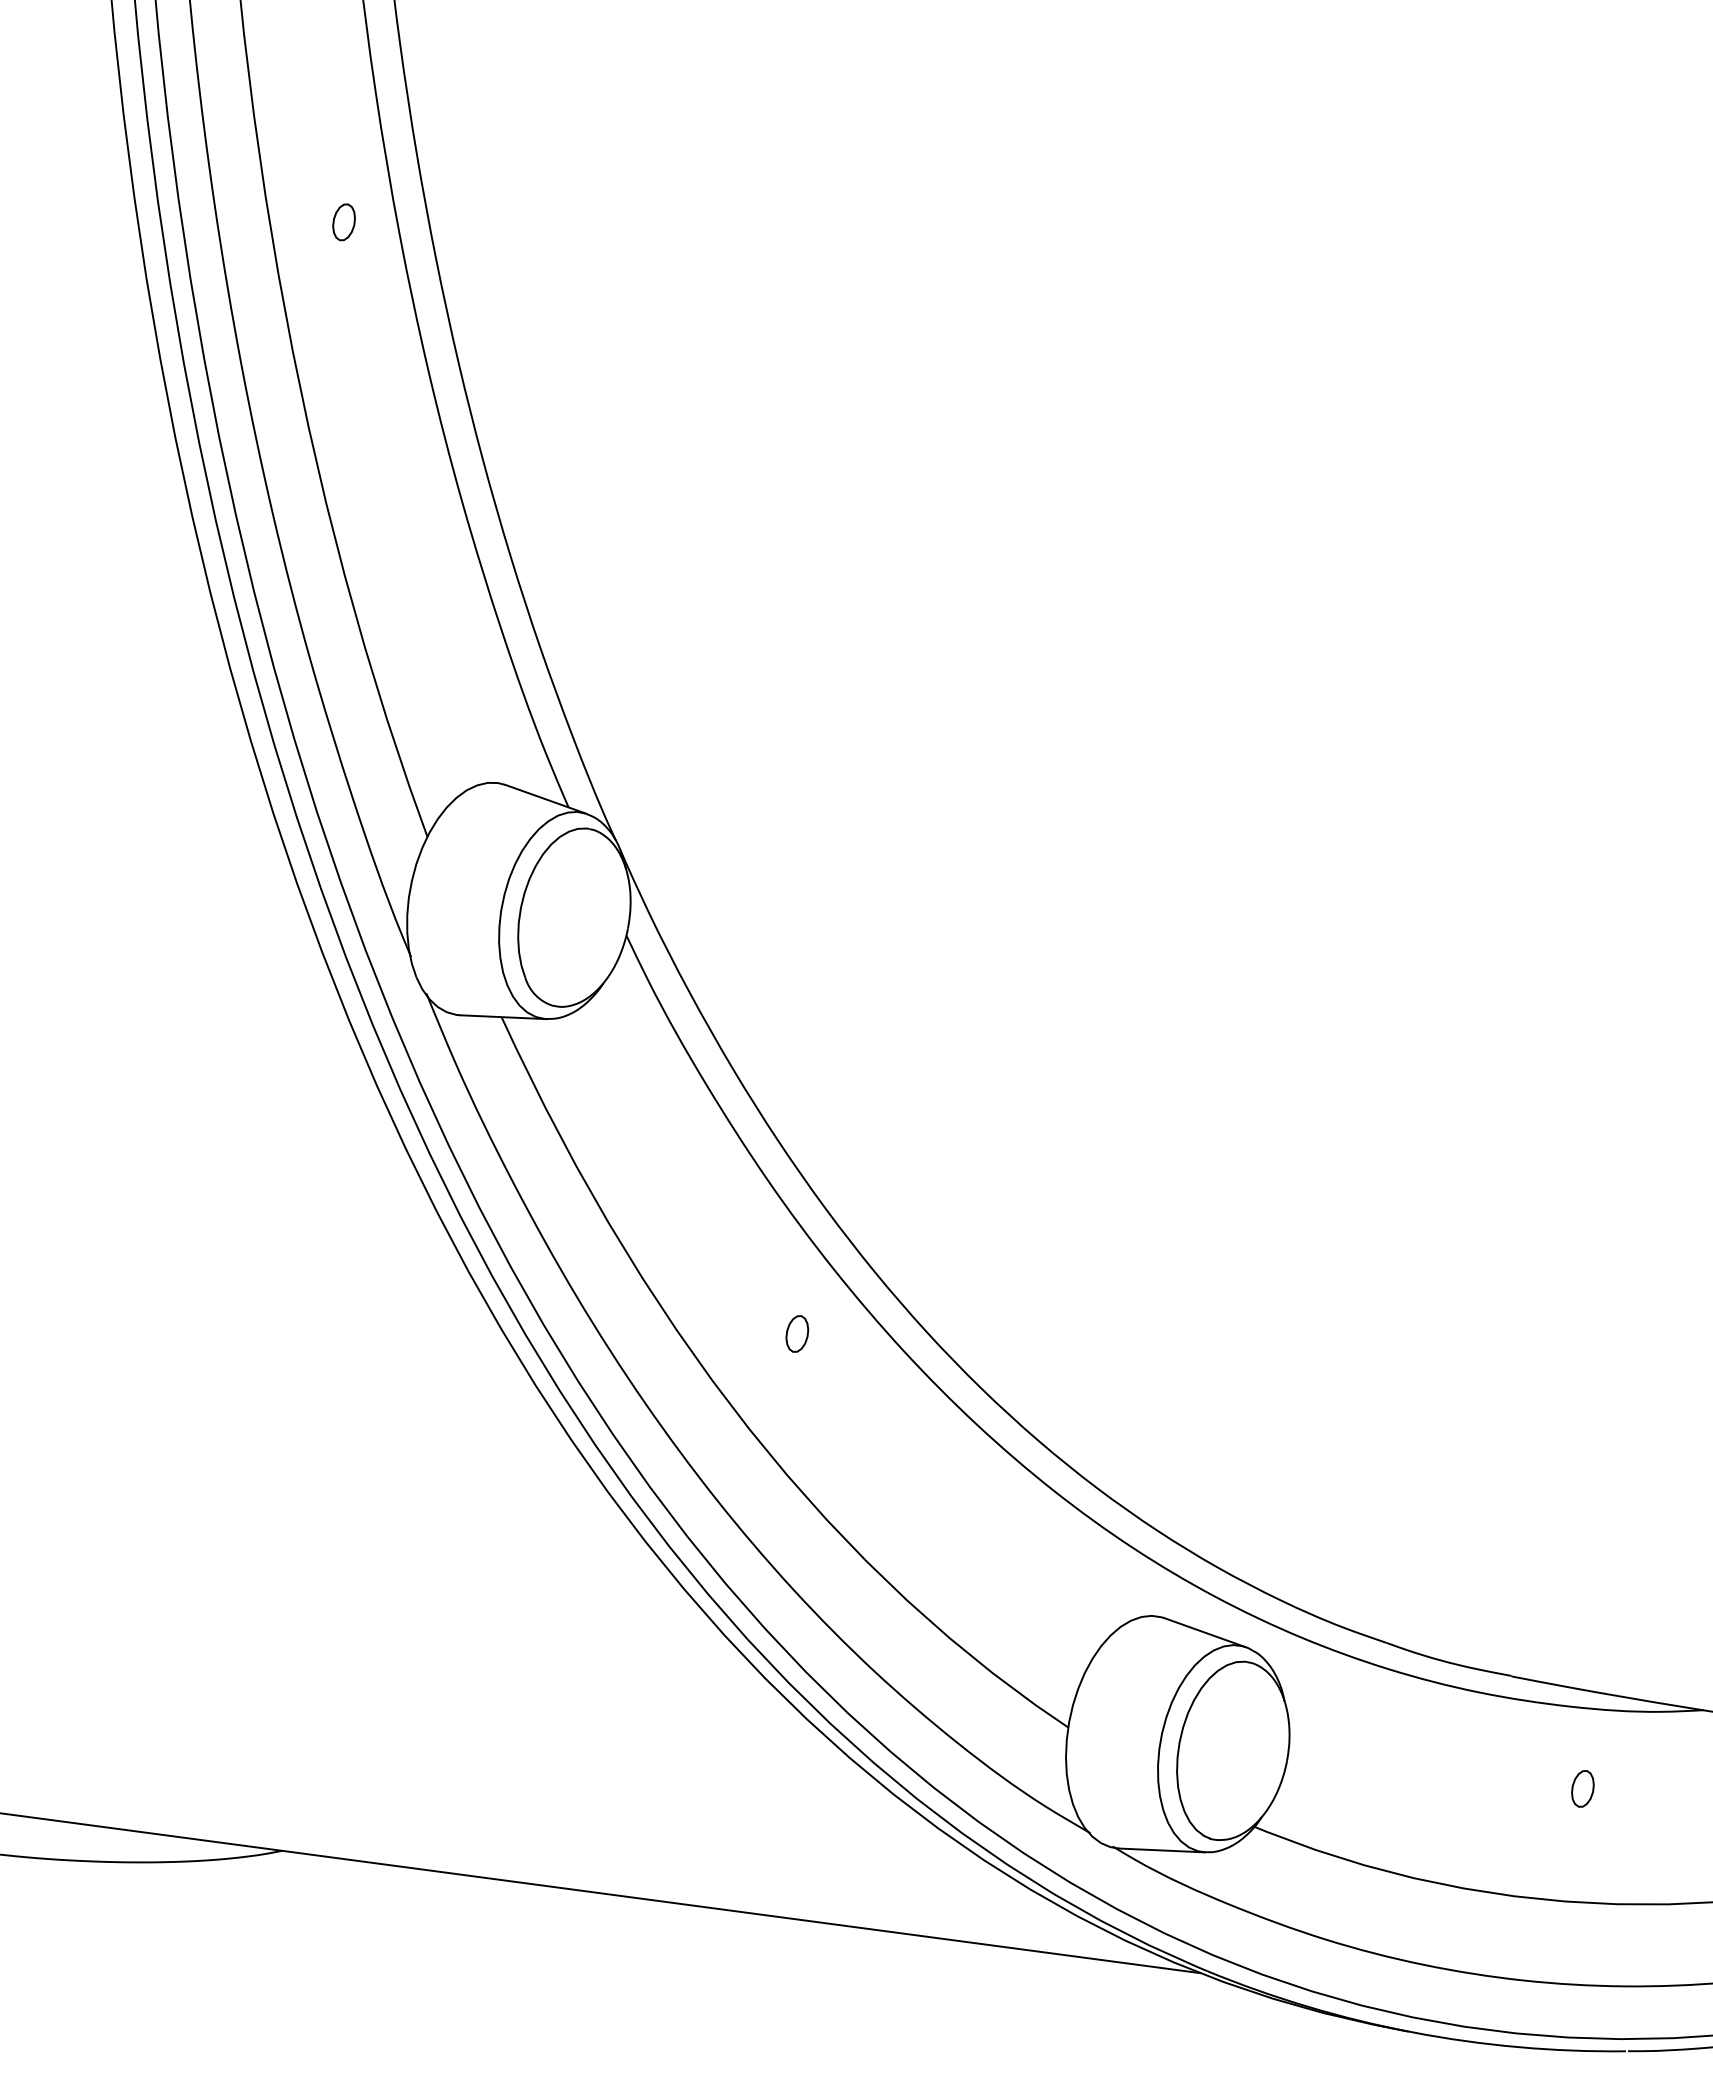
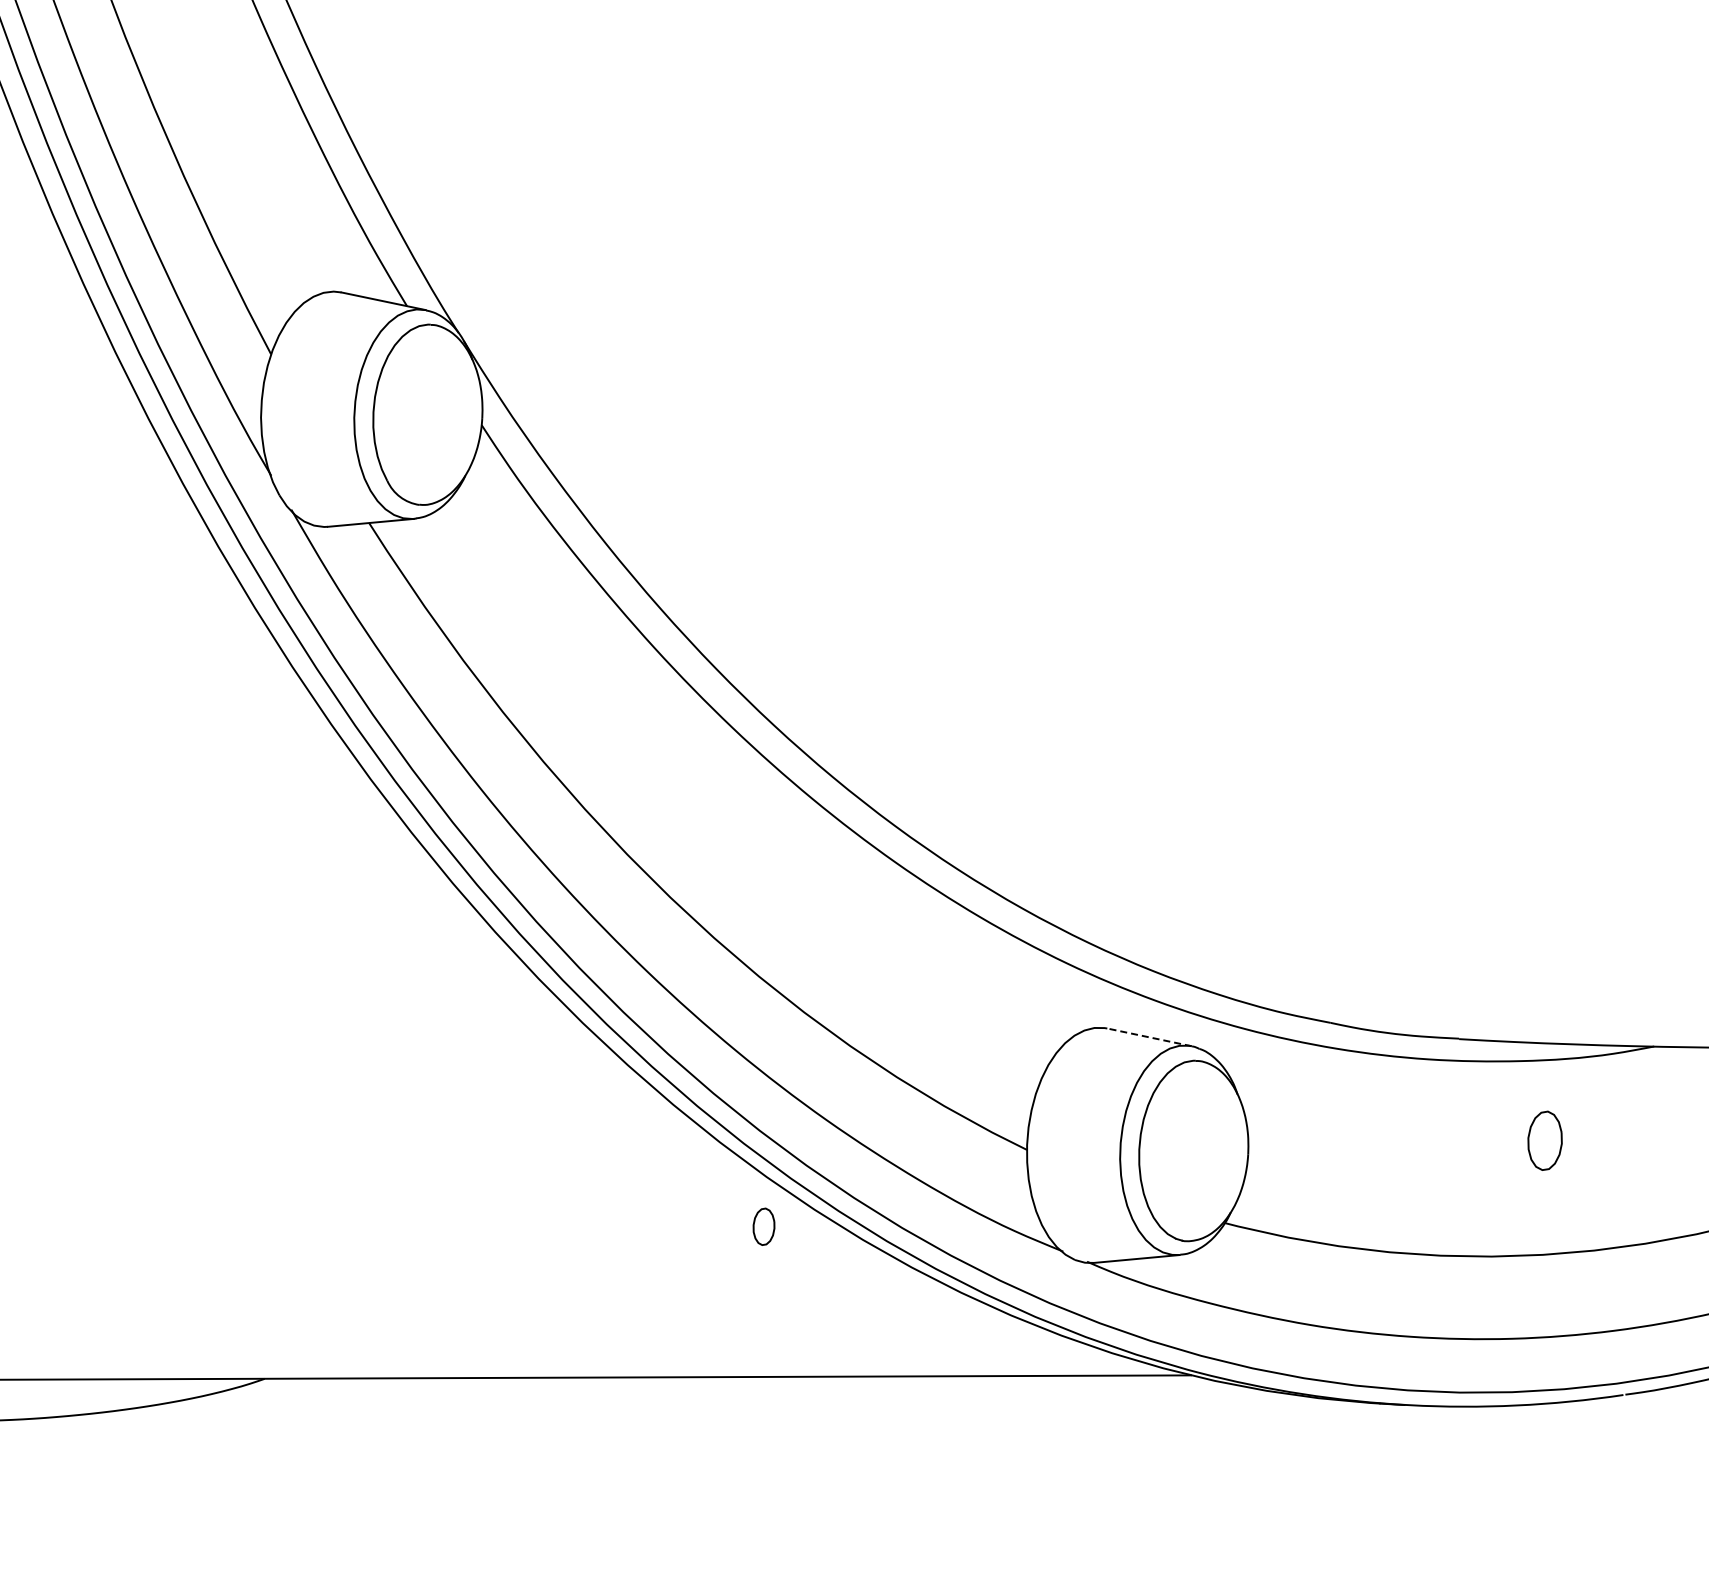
part: (797, 1333) -> (764, 1226), moved
line: (1204, 1632) -> (1149, 1037), solid -> dashed
part: (1582, 1788) -> (1544, 1140), size x1.6

